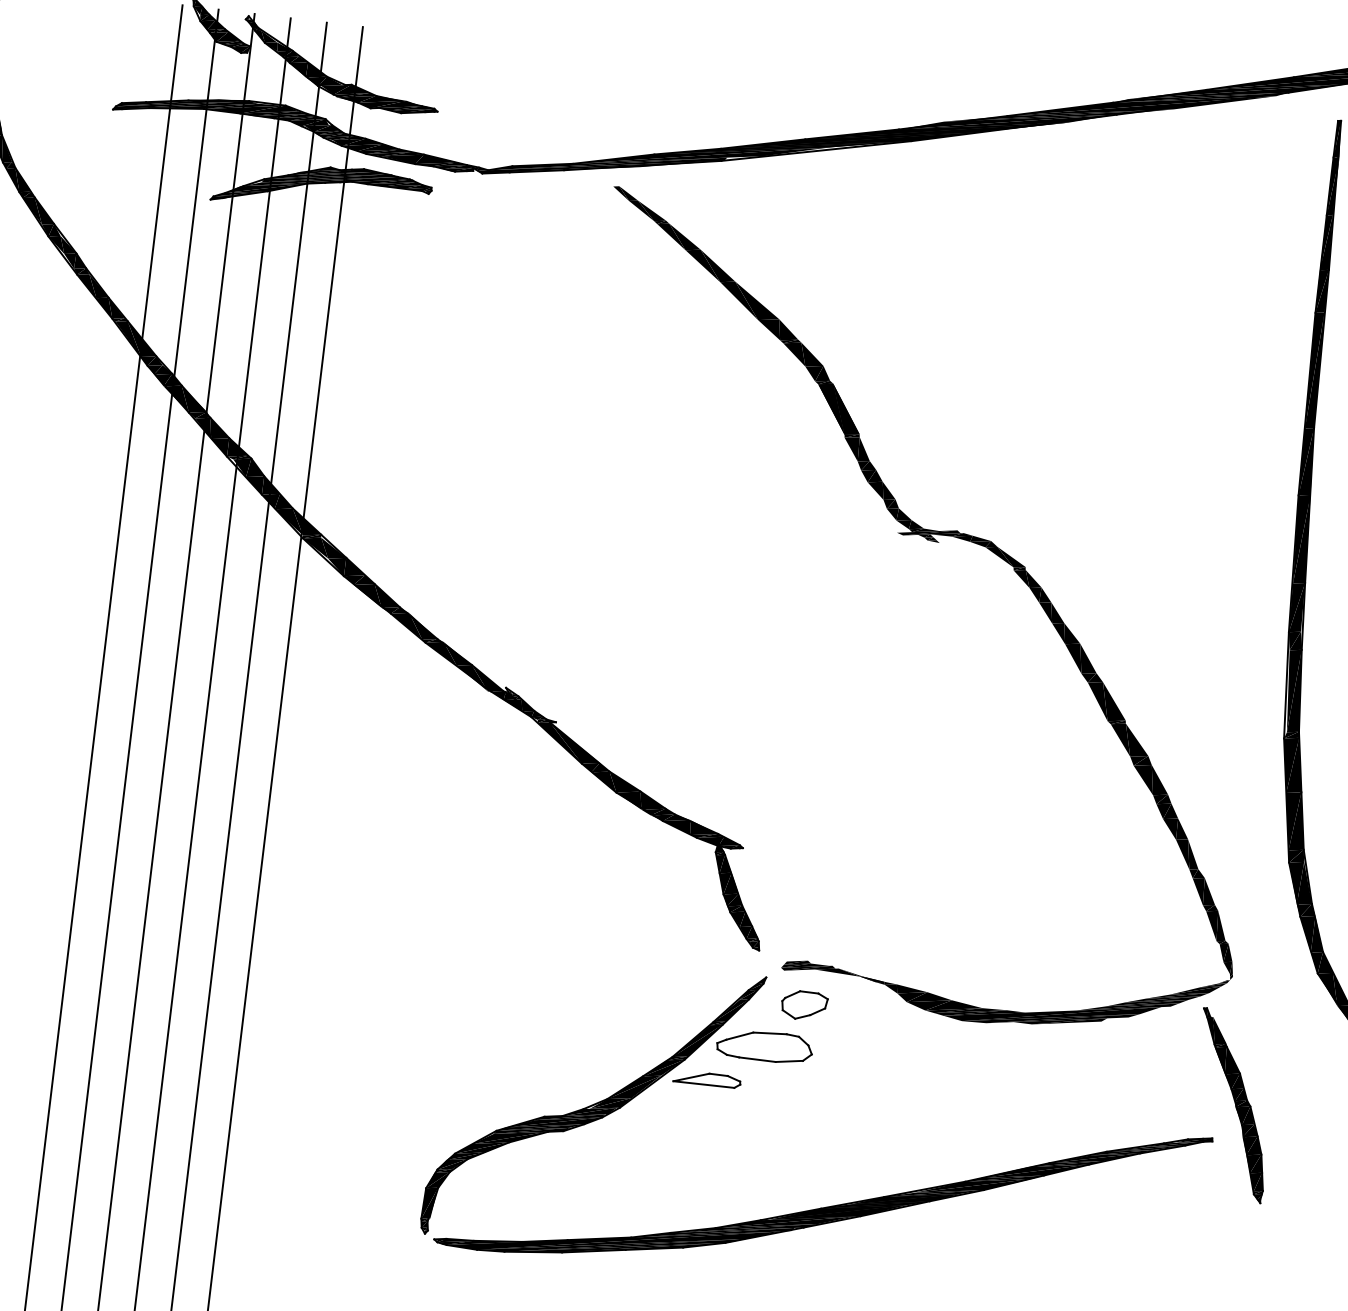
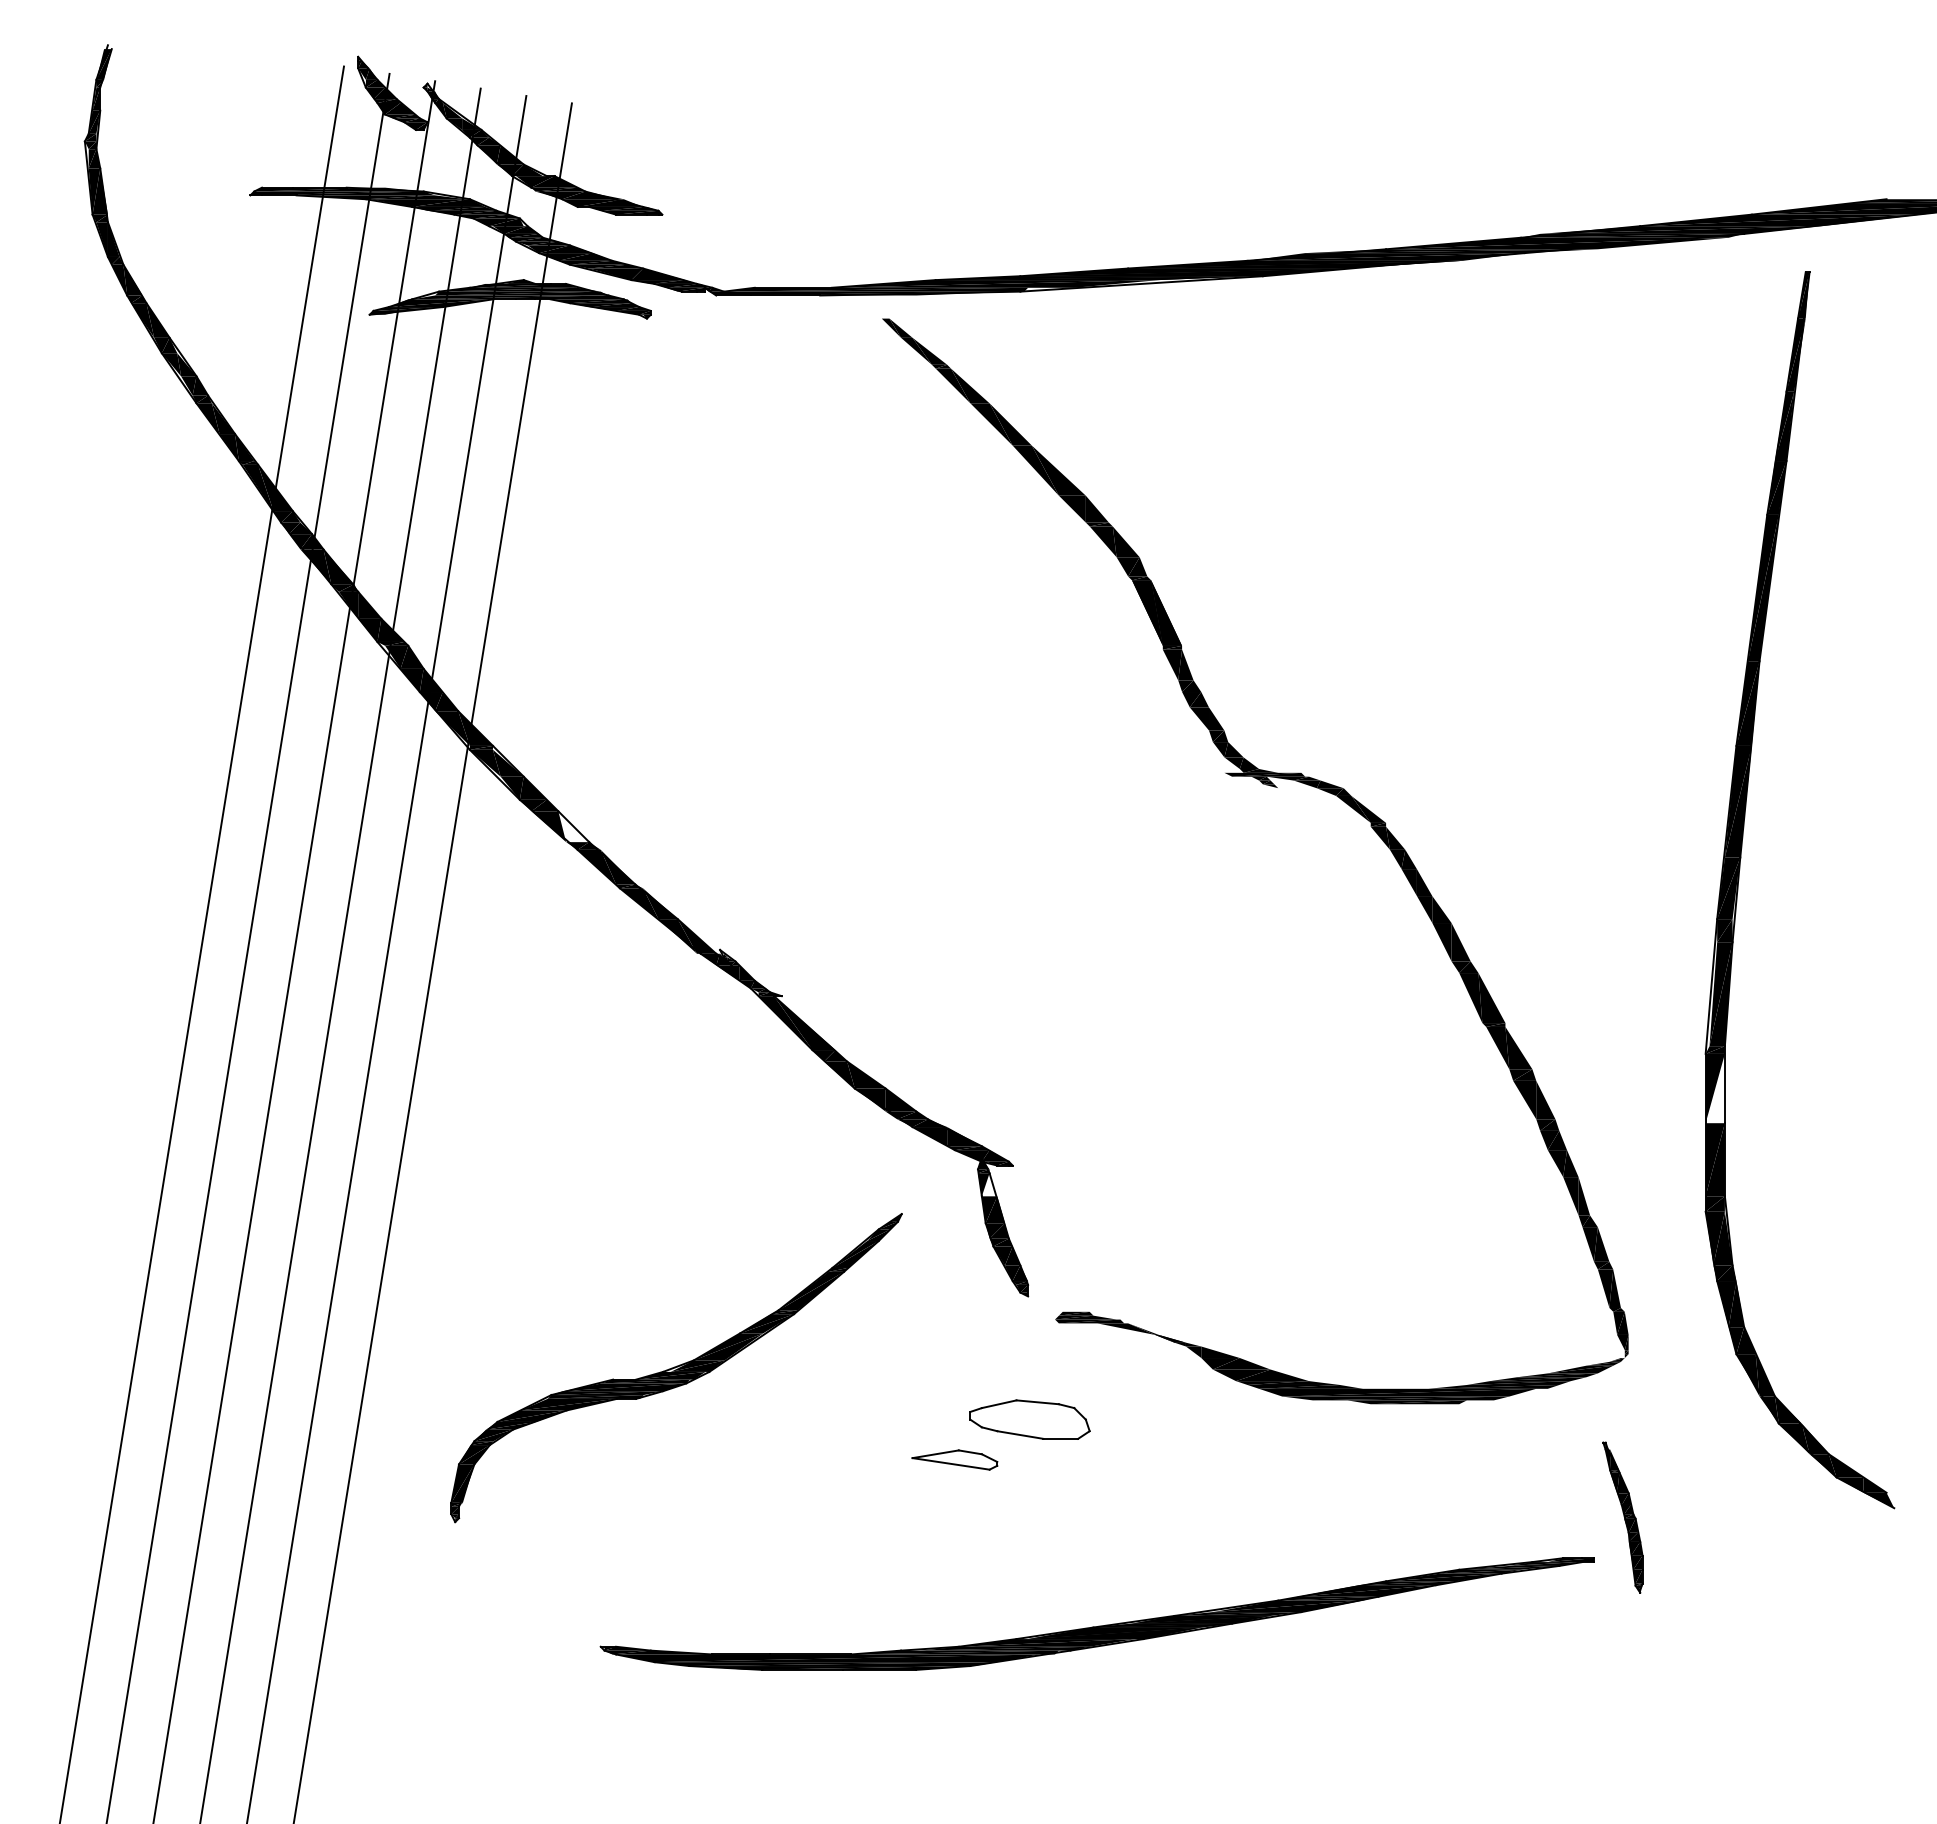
fill: (386, 595) -> (573, 826), removed
fill: (1292, 765) -> (1714, 1088), removed
fill: (725, 863) -> (989, 1184), removed
part: (804, 1004) -> (1083, 1367), removed
part: (594, 1105) -> (676, 1368), moved
part: (1233, 1105) -> (1622, 1517), size x0.6

